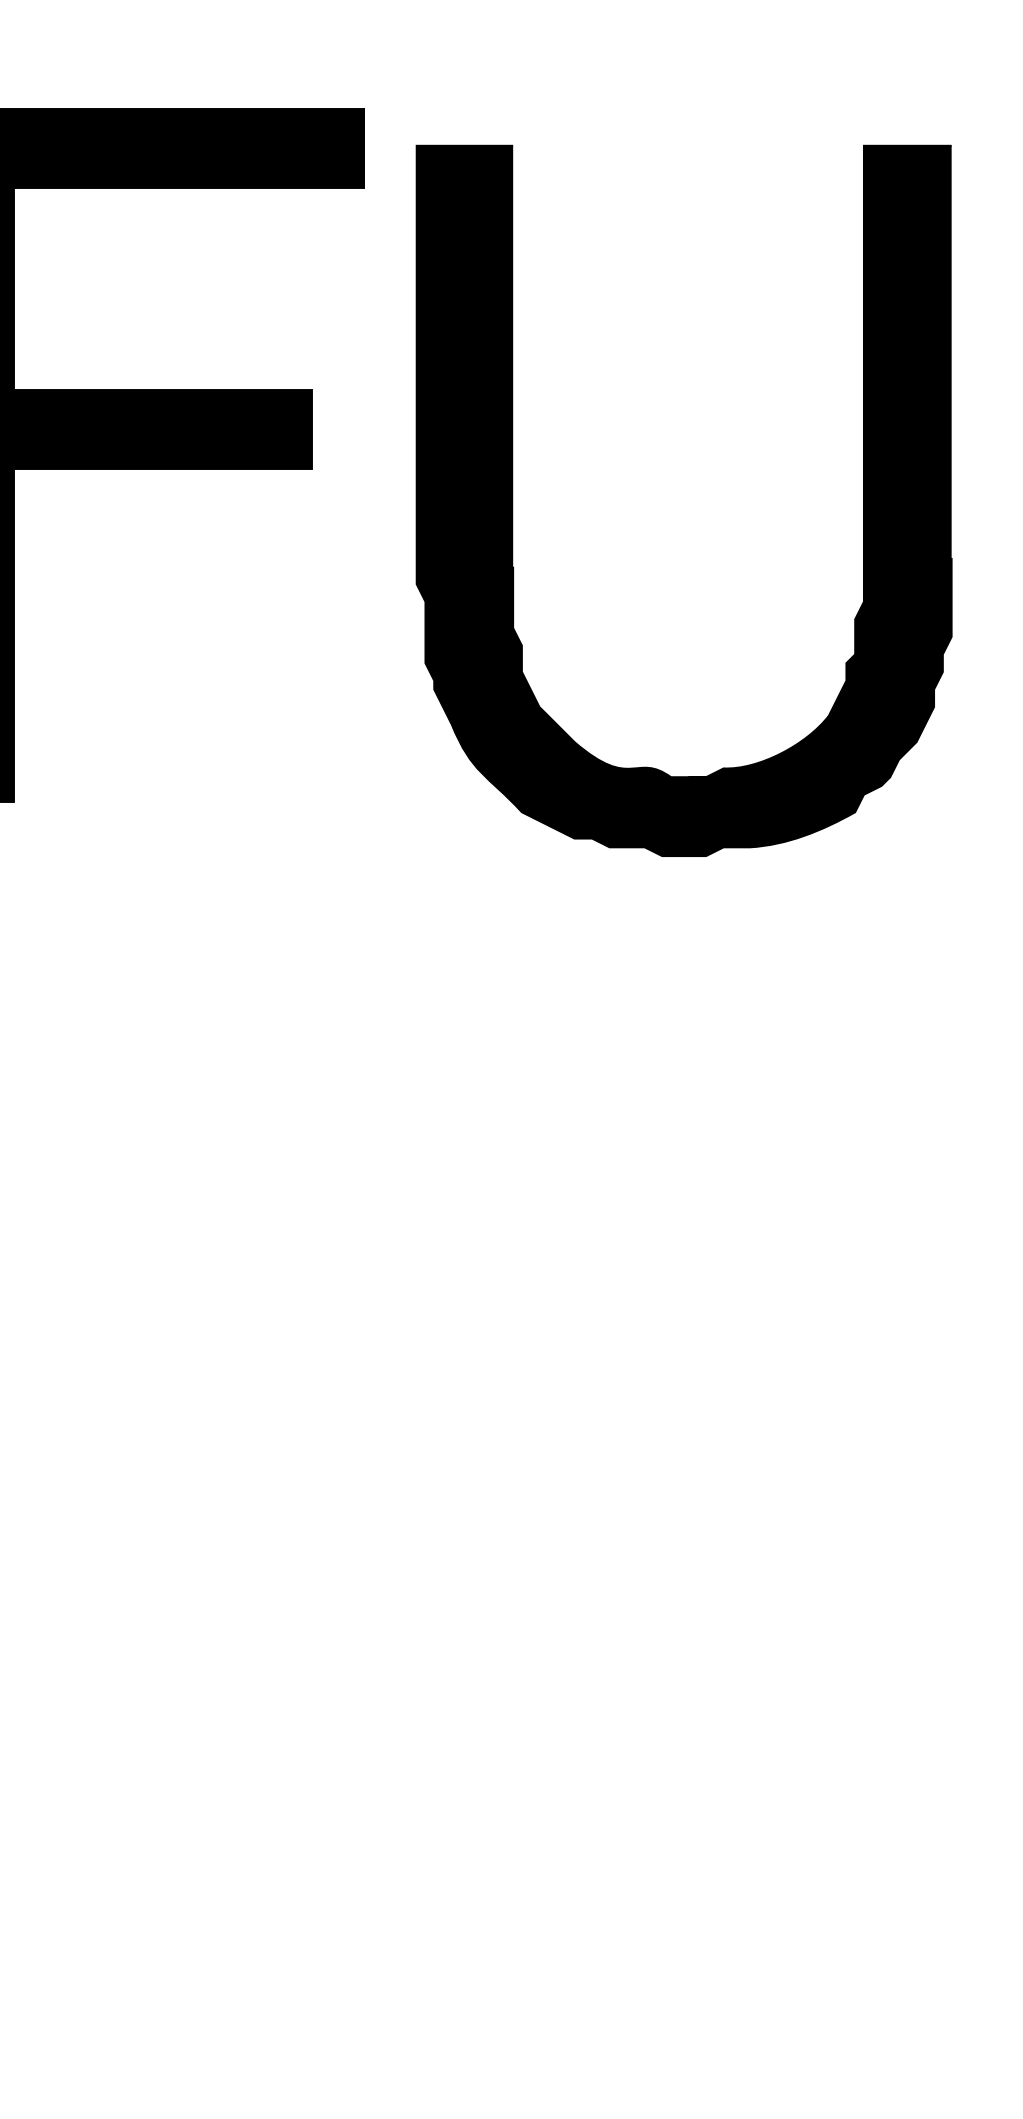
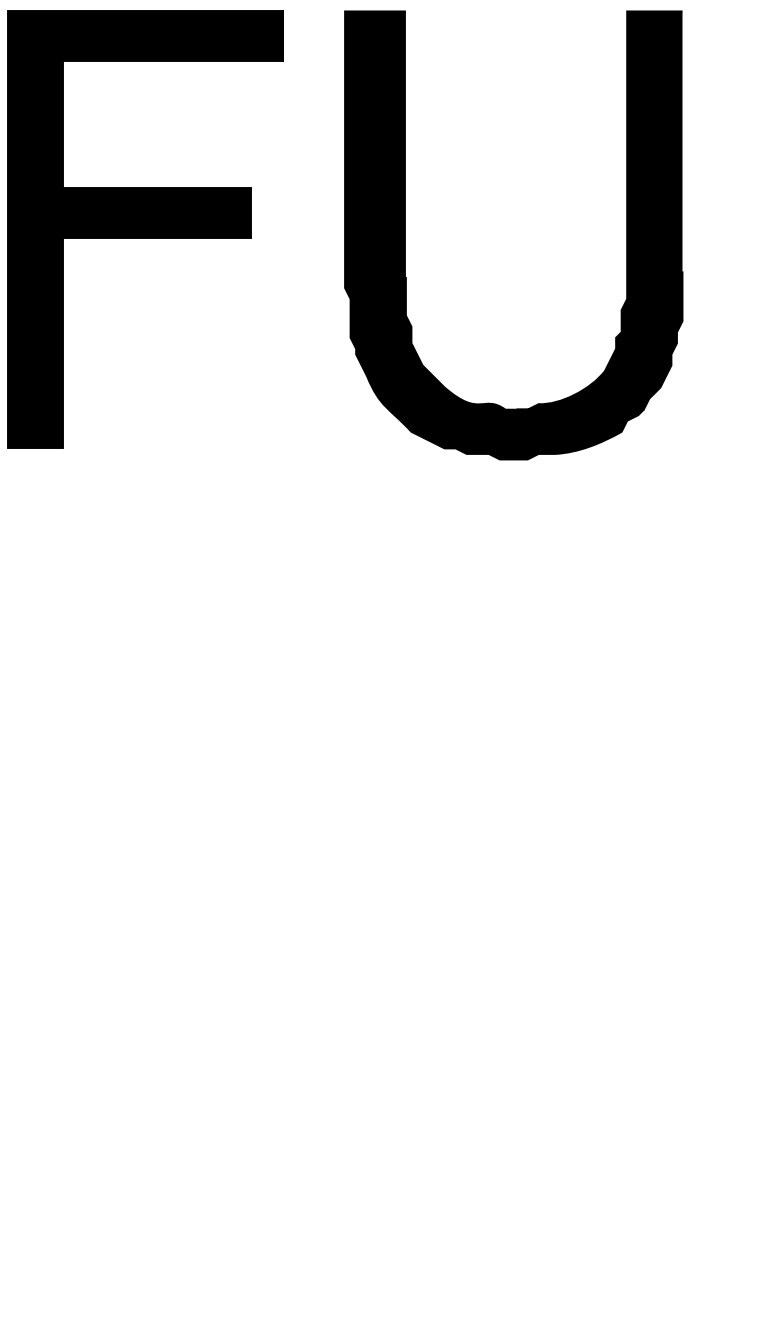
part: (512, 501) -> (405, 235), moved

